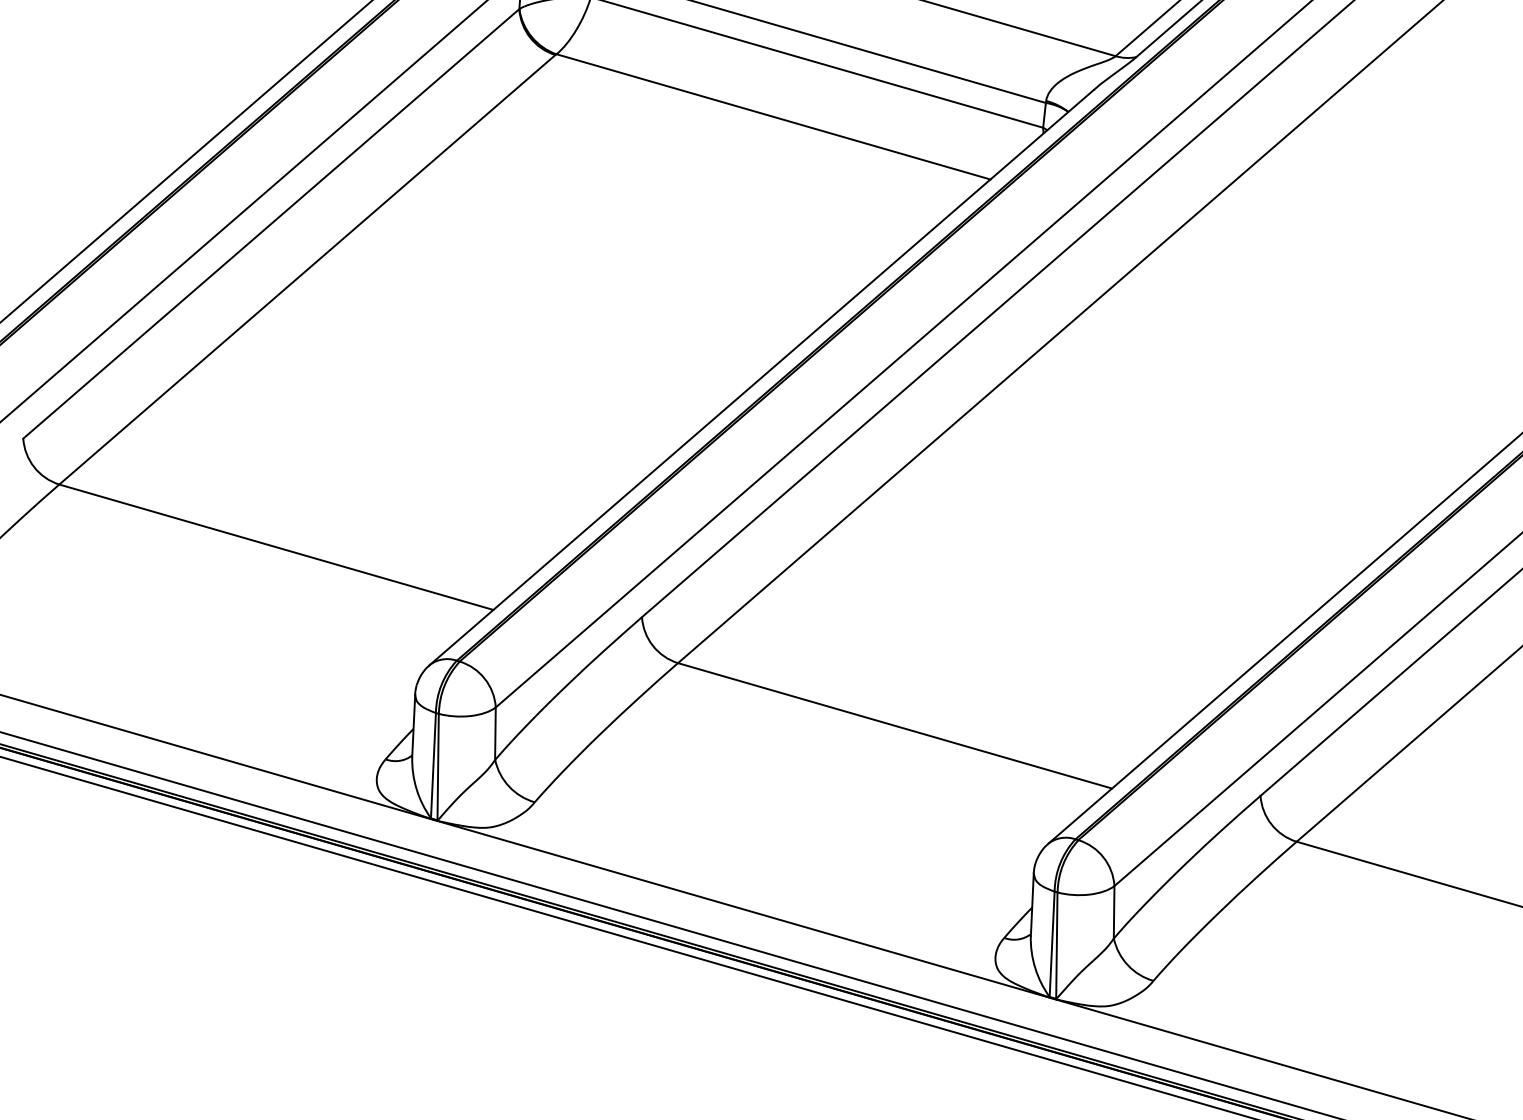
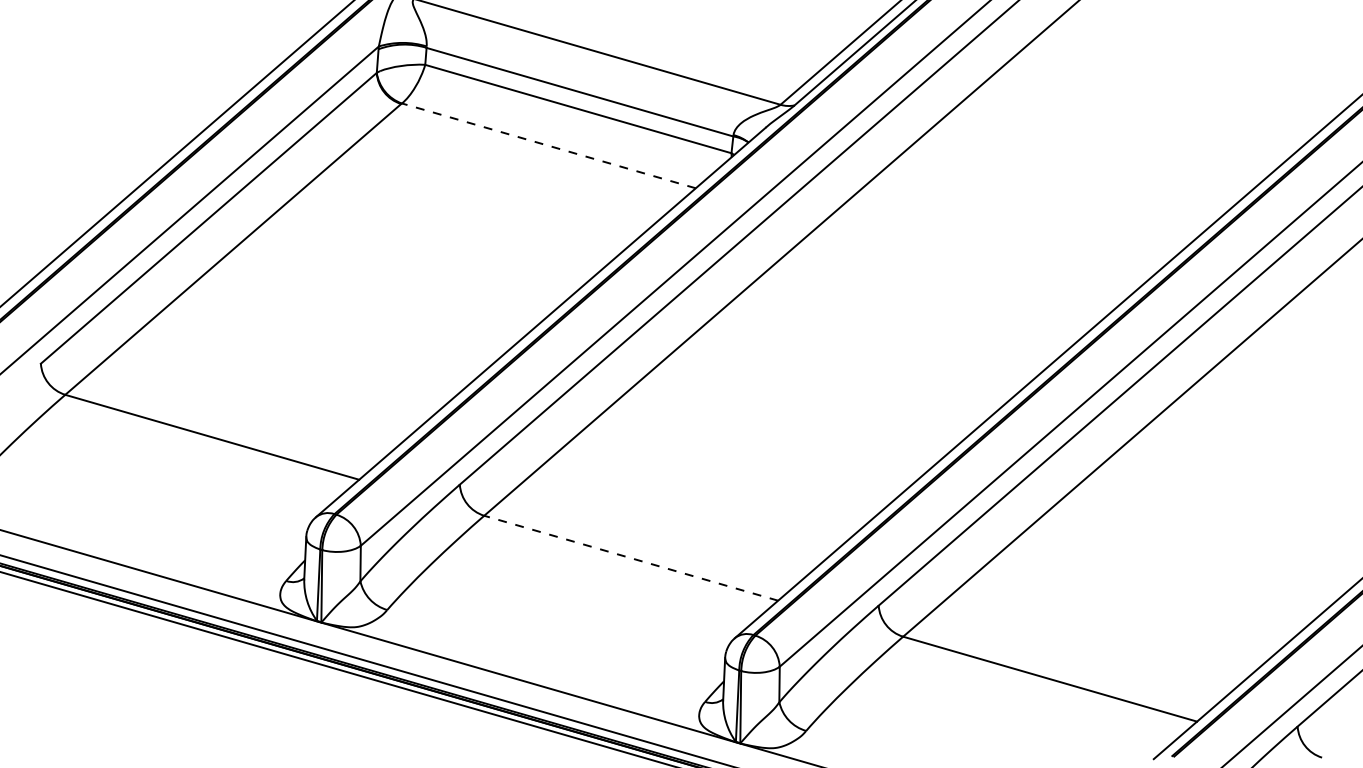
line: (772, 116) -> (548, 145), solid -> dashed
line: (895, 726) -> (631, 558), solid -> dashed

